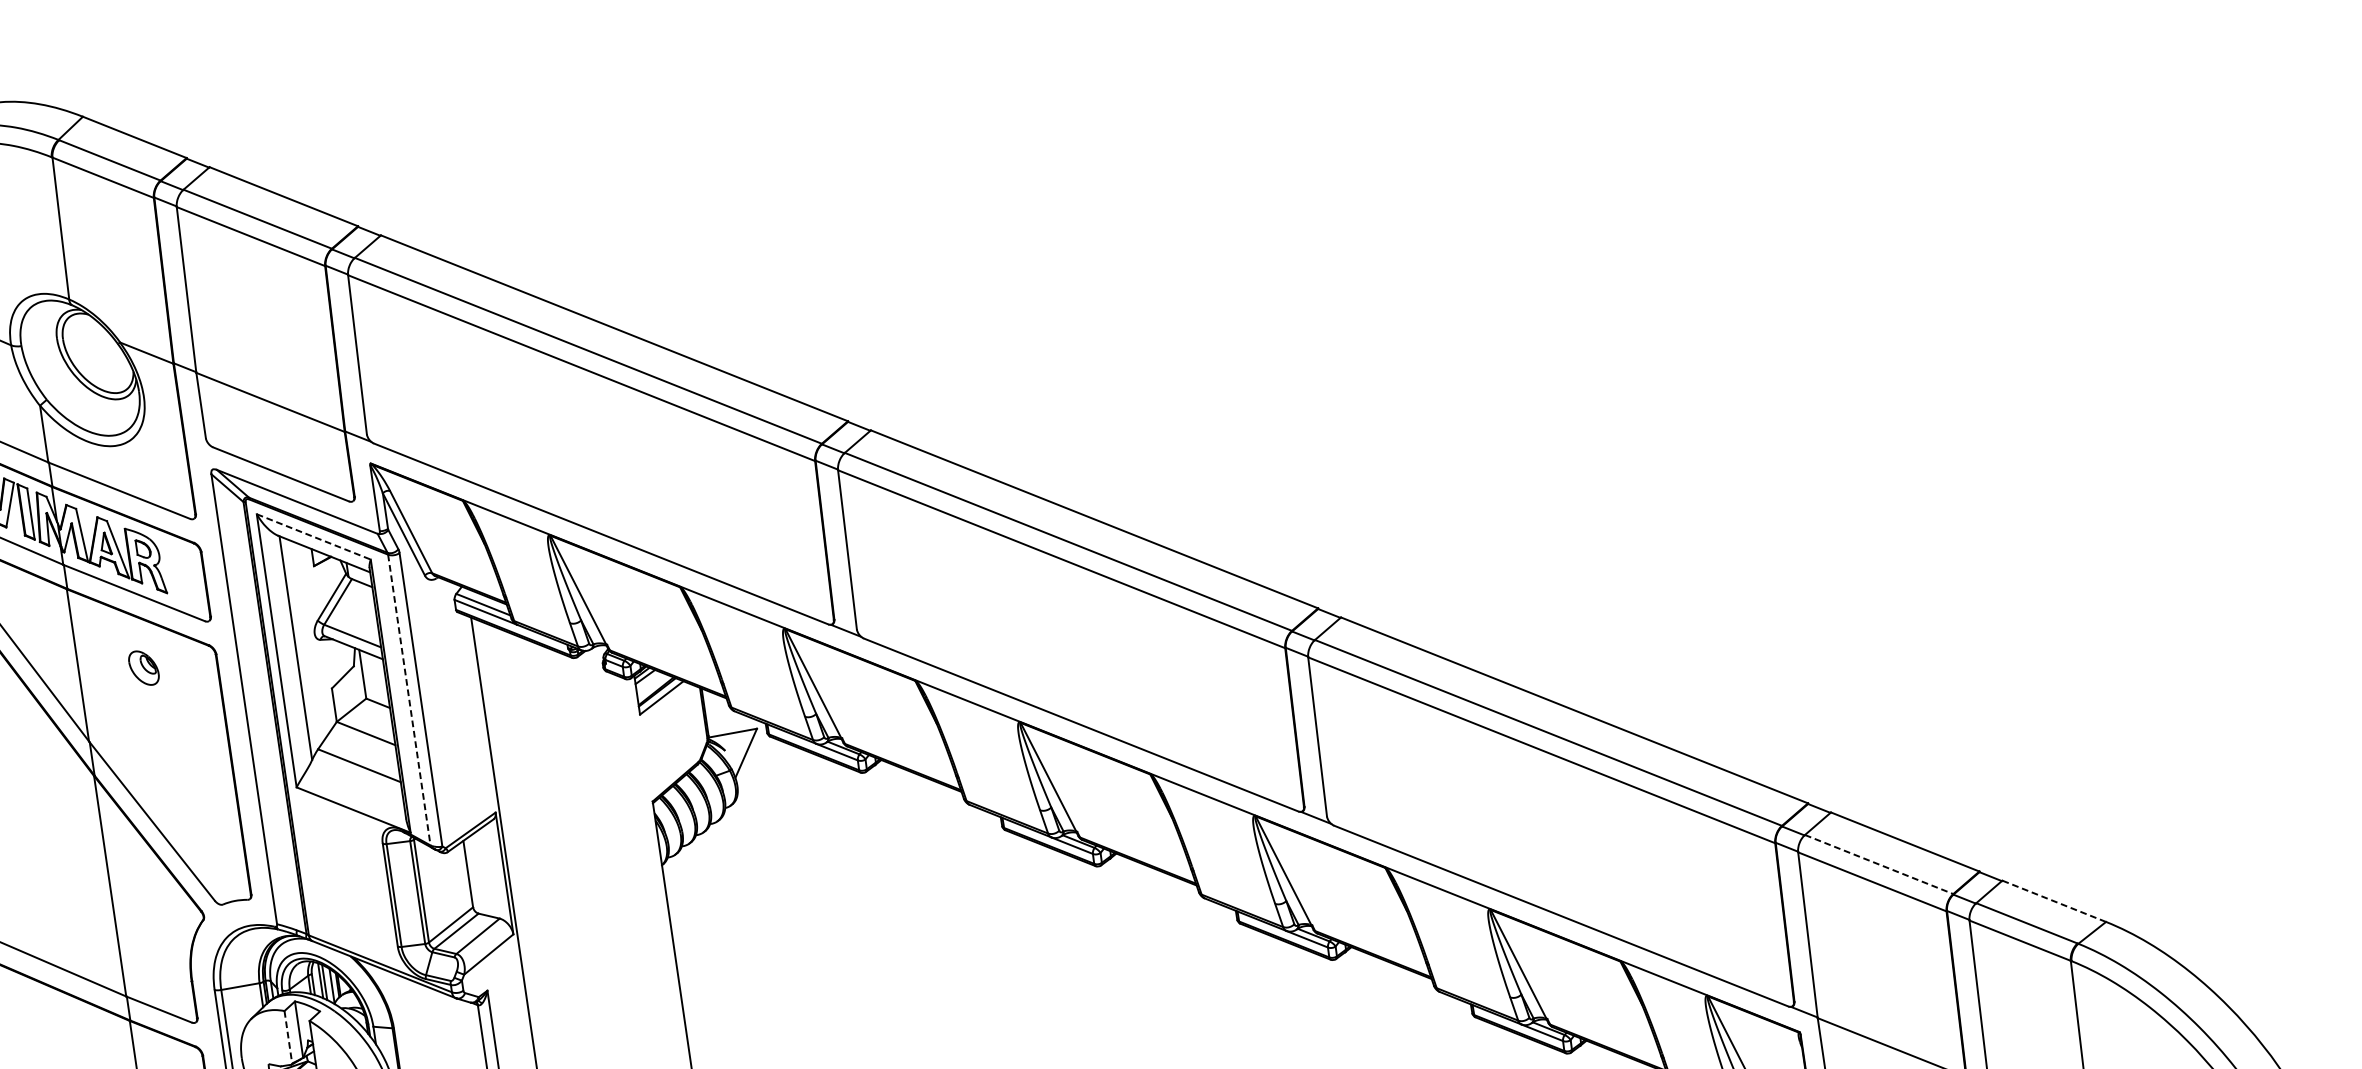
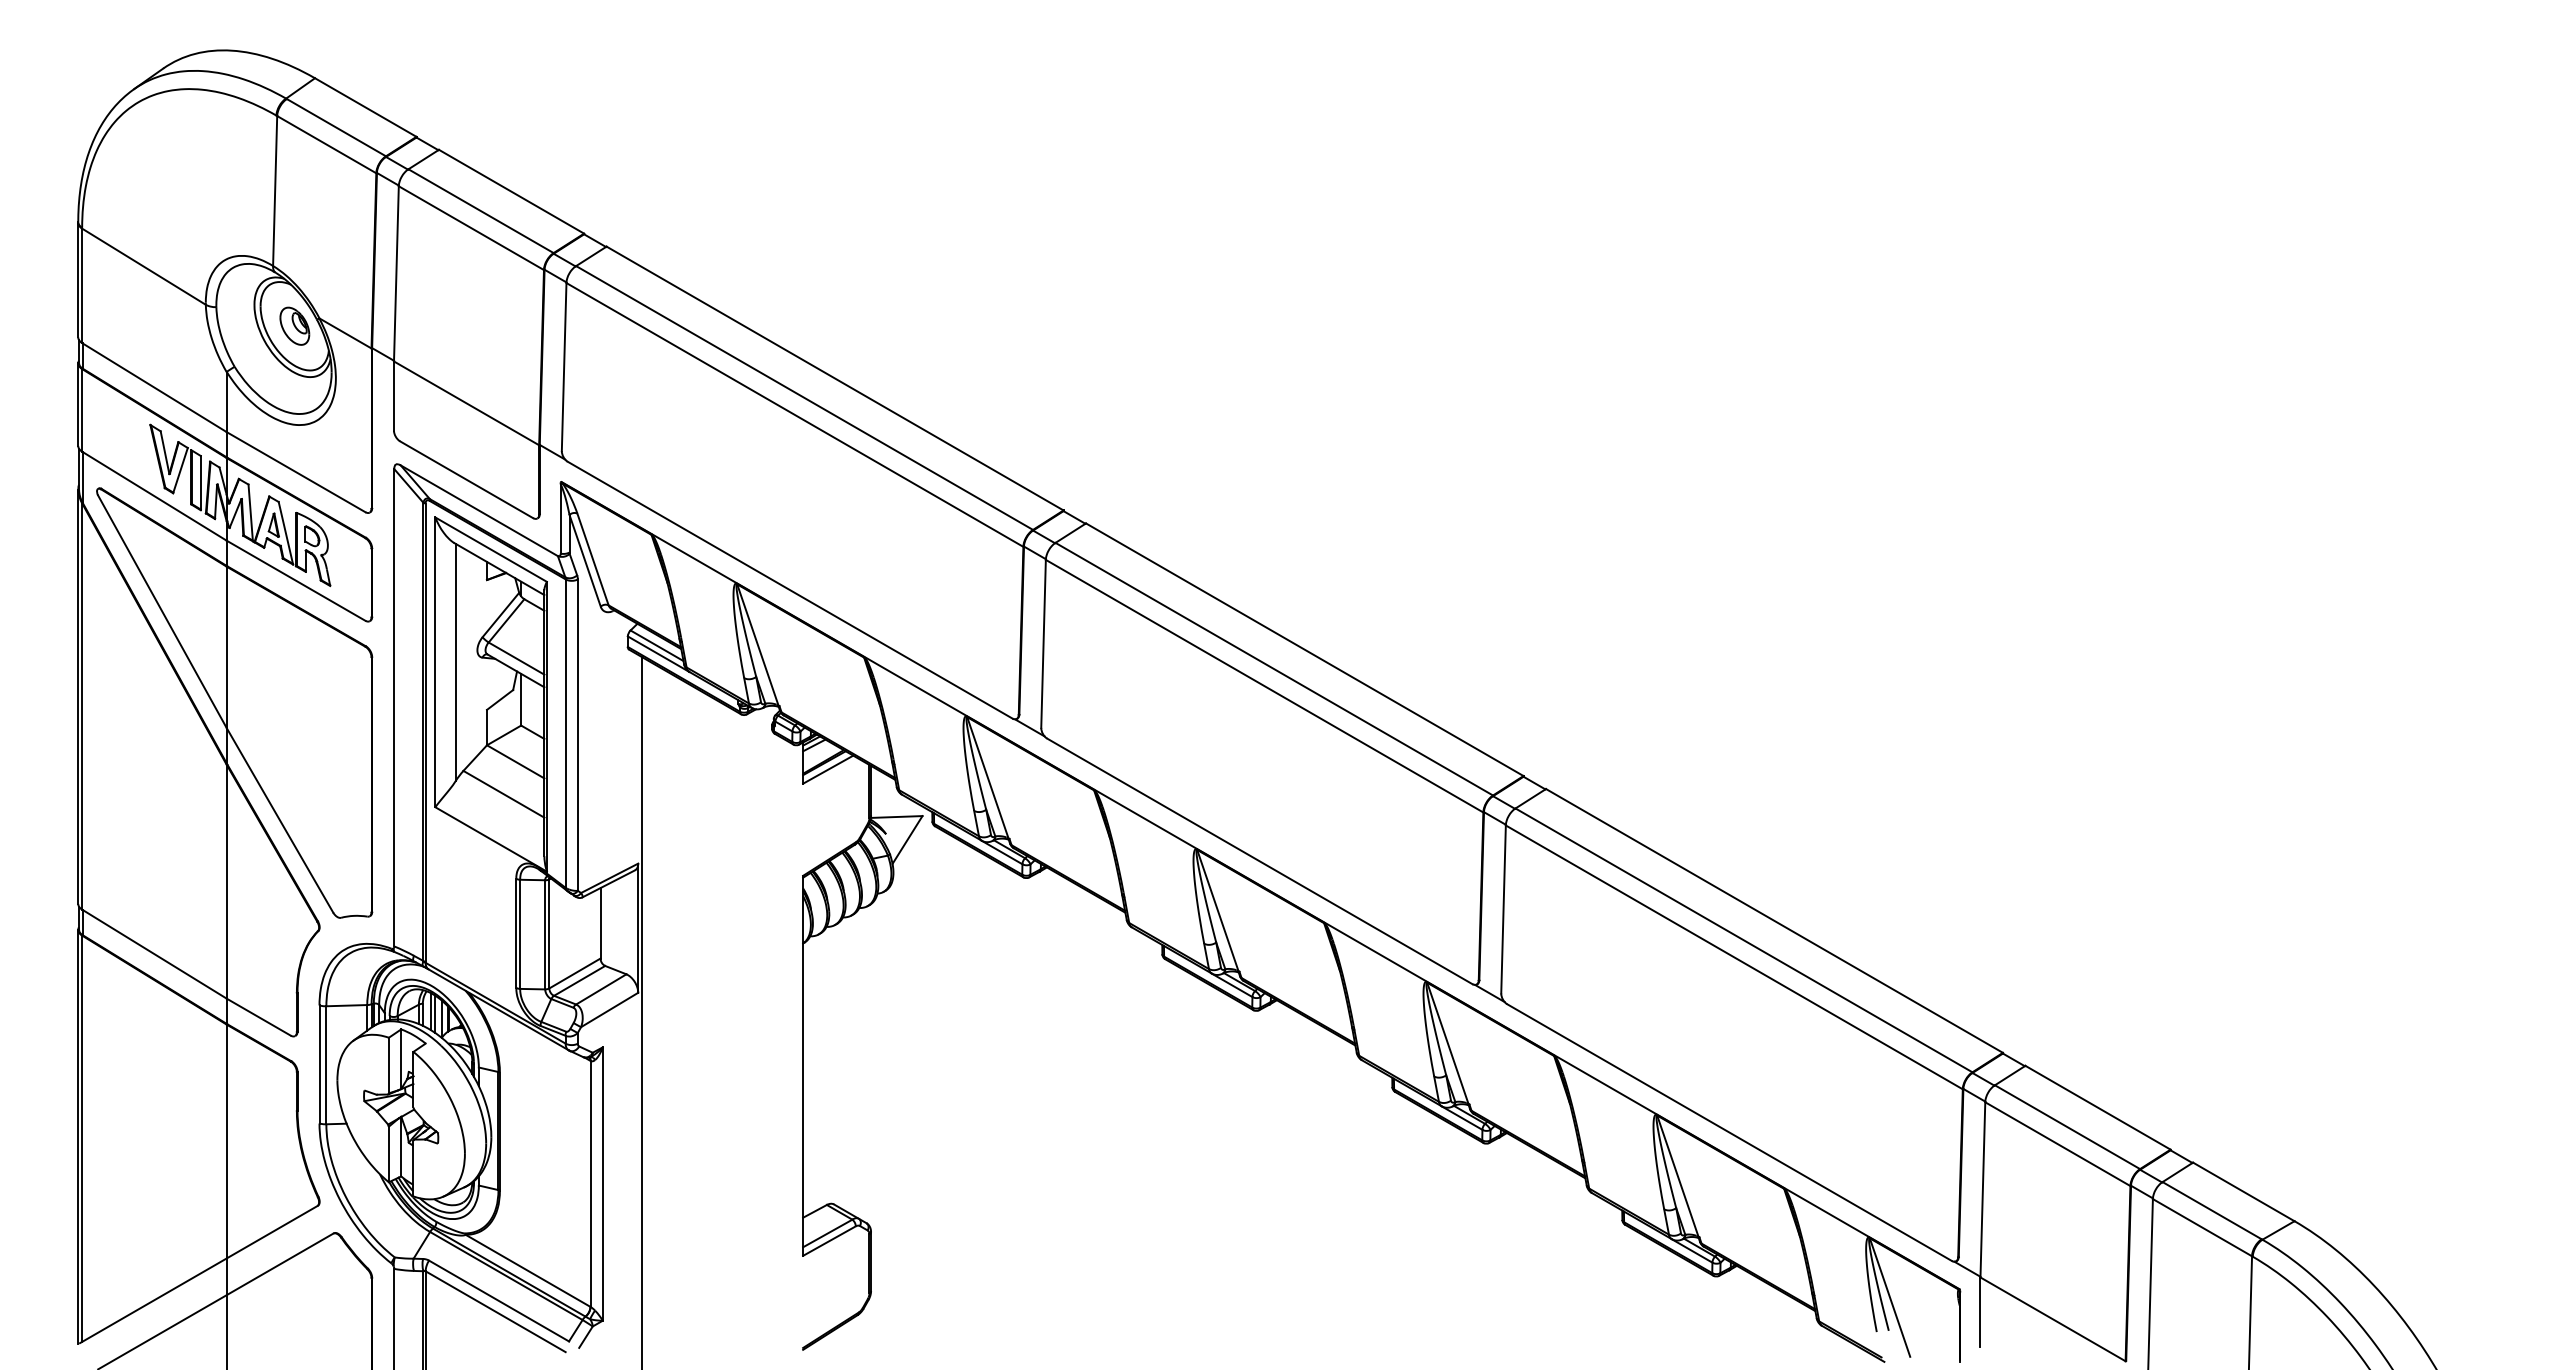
line: (314, 536) -> (491, 549), dashed -> solid
part: (143, 667) -> (294, 325), moved
line: (409, 700) -> (565, 734), dashed -> solid
line: (1879, 864) -> (2067, 1127), dashed -> solid
line: (2053, 900) -> (2243, 1191), dashed -> solid
line: (287, 1037) -> (388, 1065), dashed -> solid

